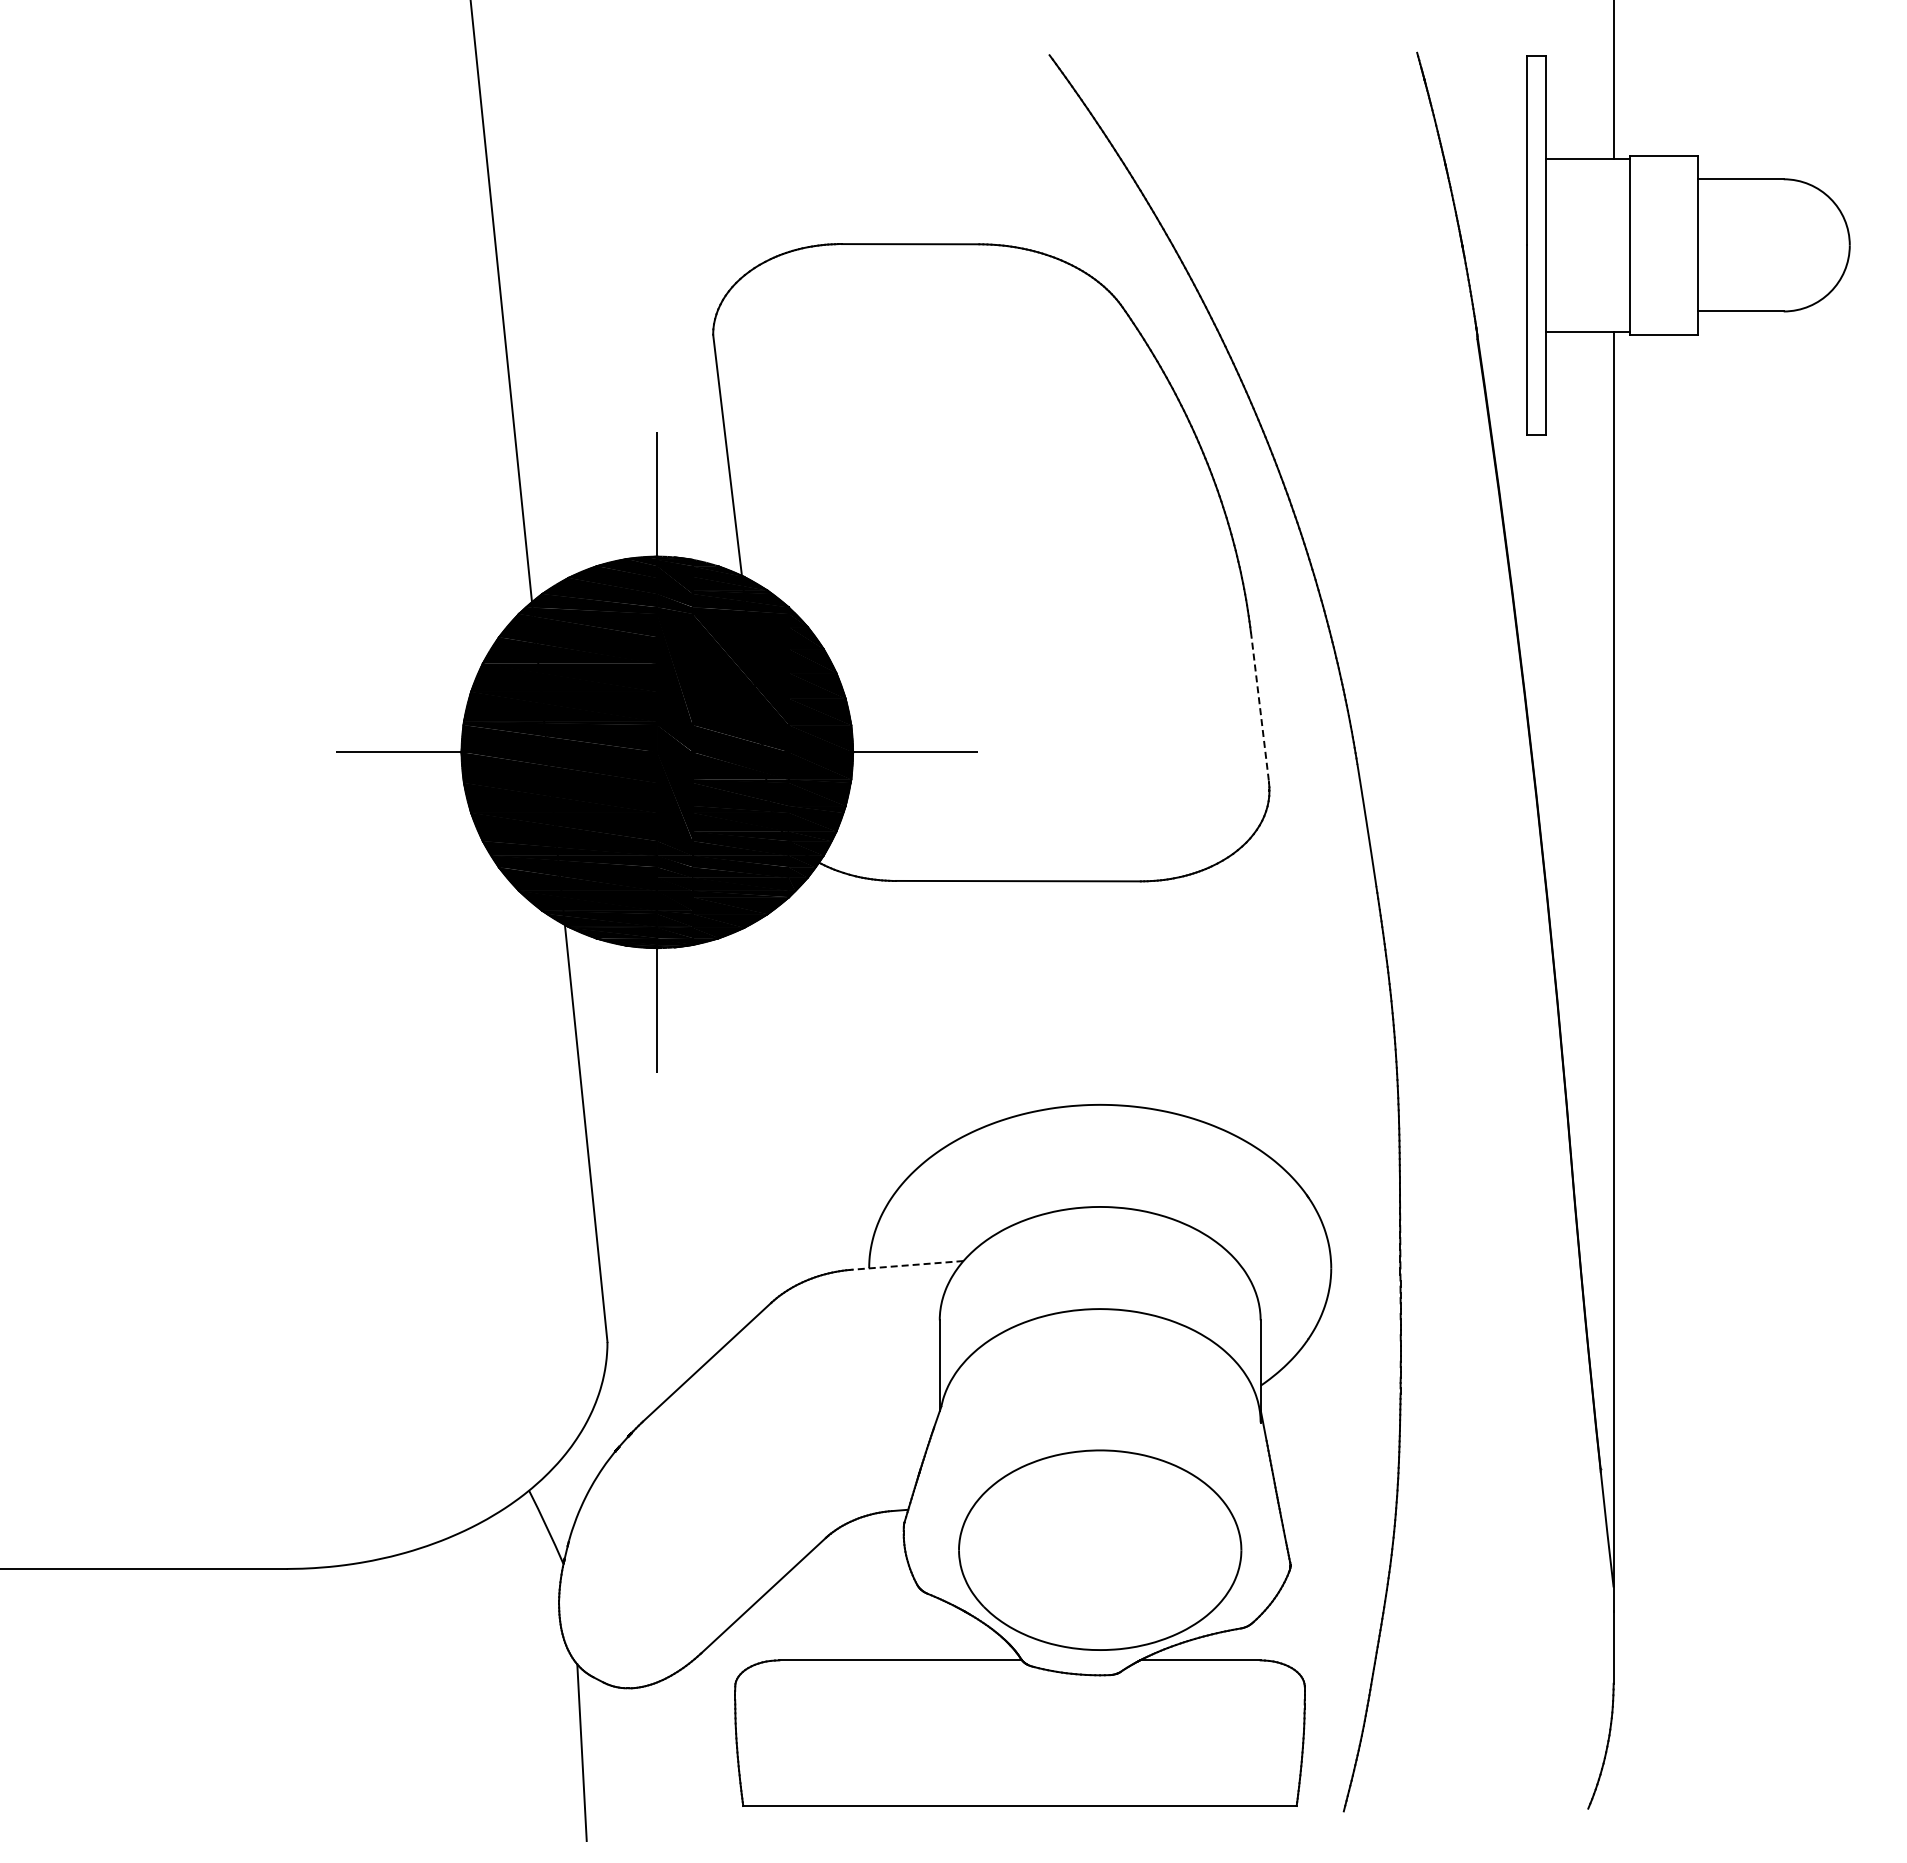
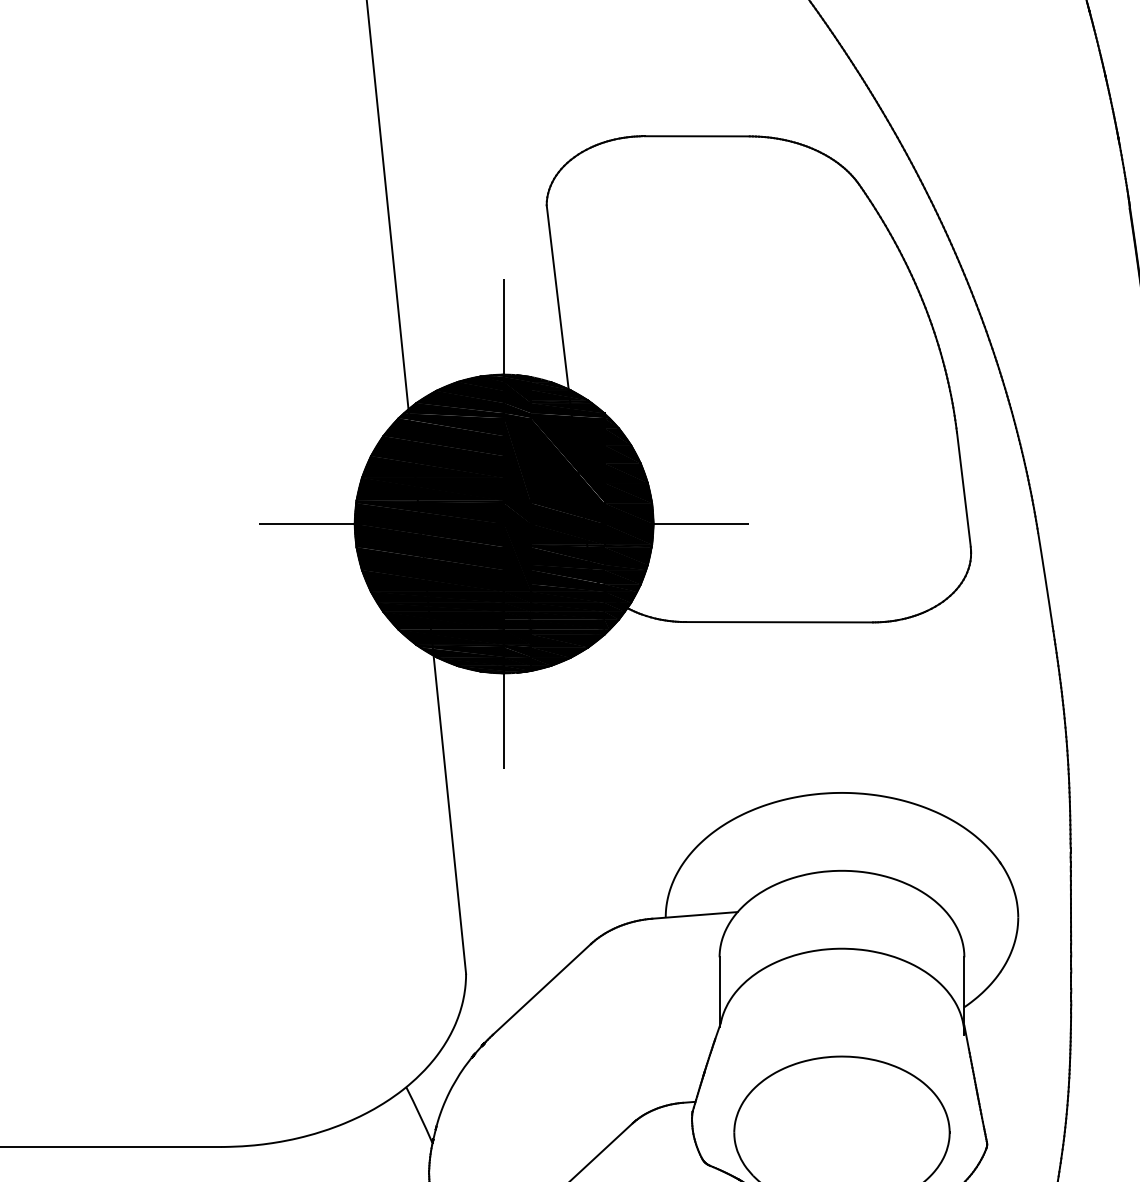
line: (1259, 706) -> (963, 489), dashed -> solid
line: (907, 1265) -> (694, 915), dashed -> solid

